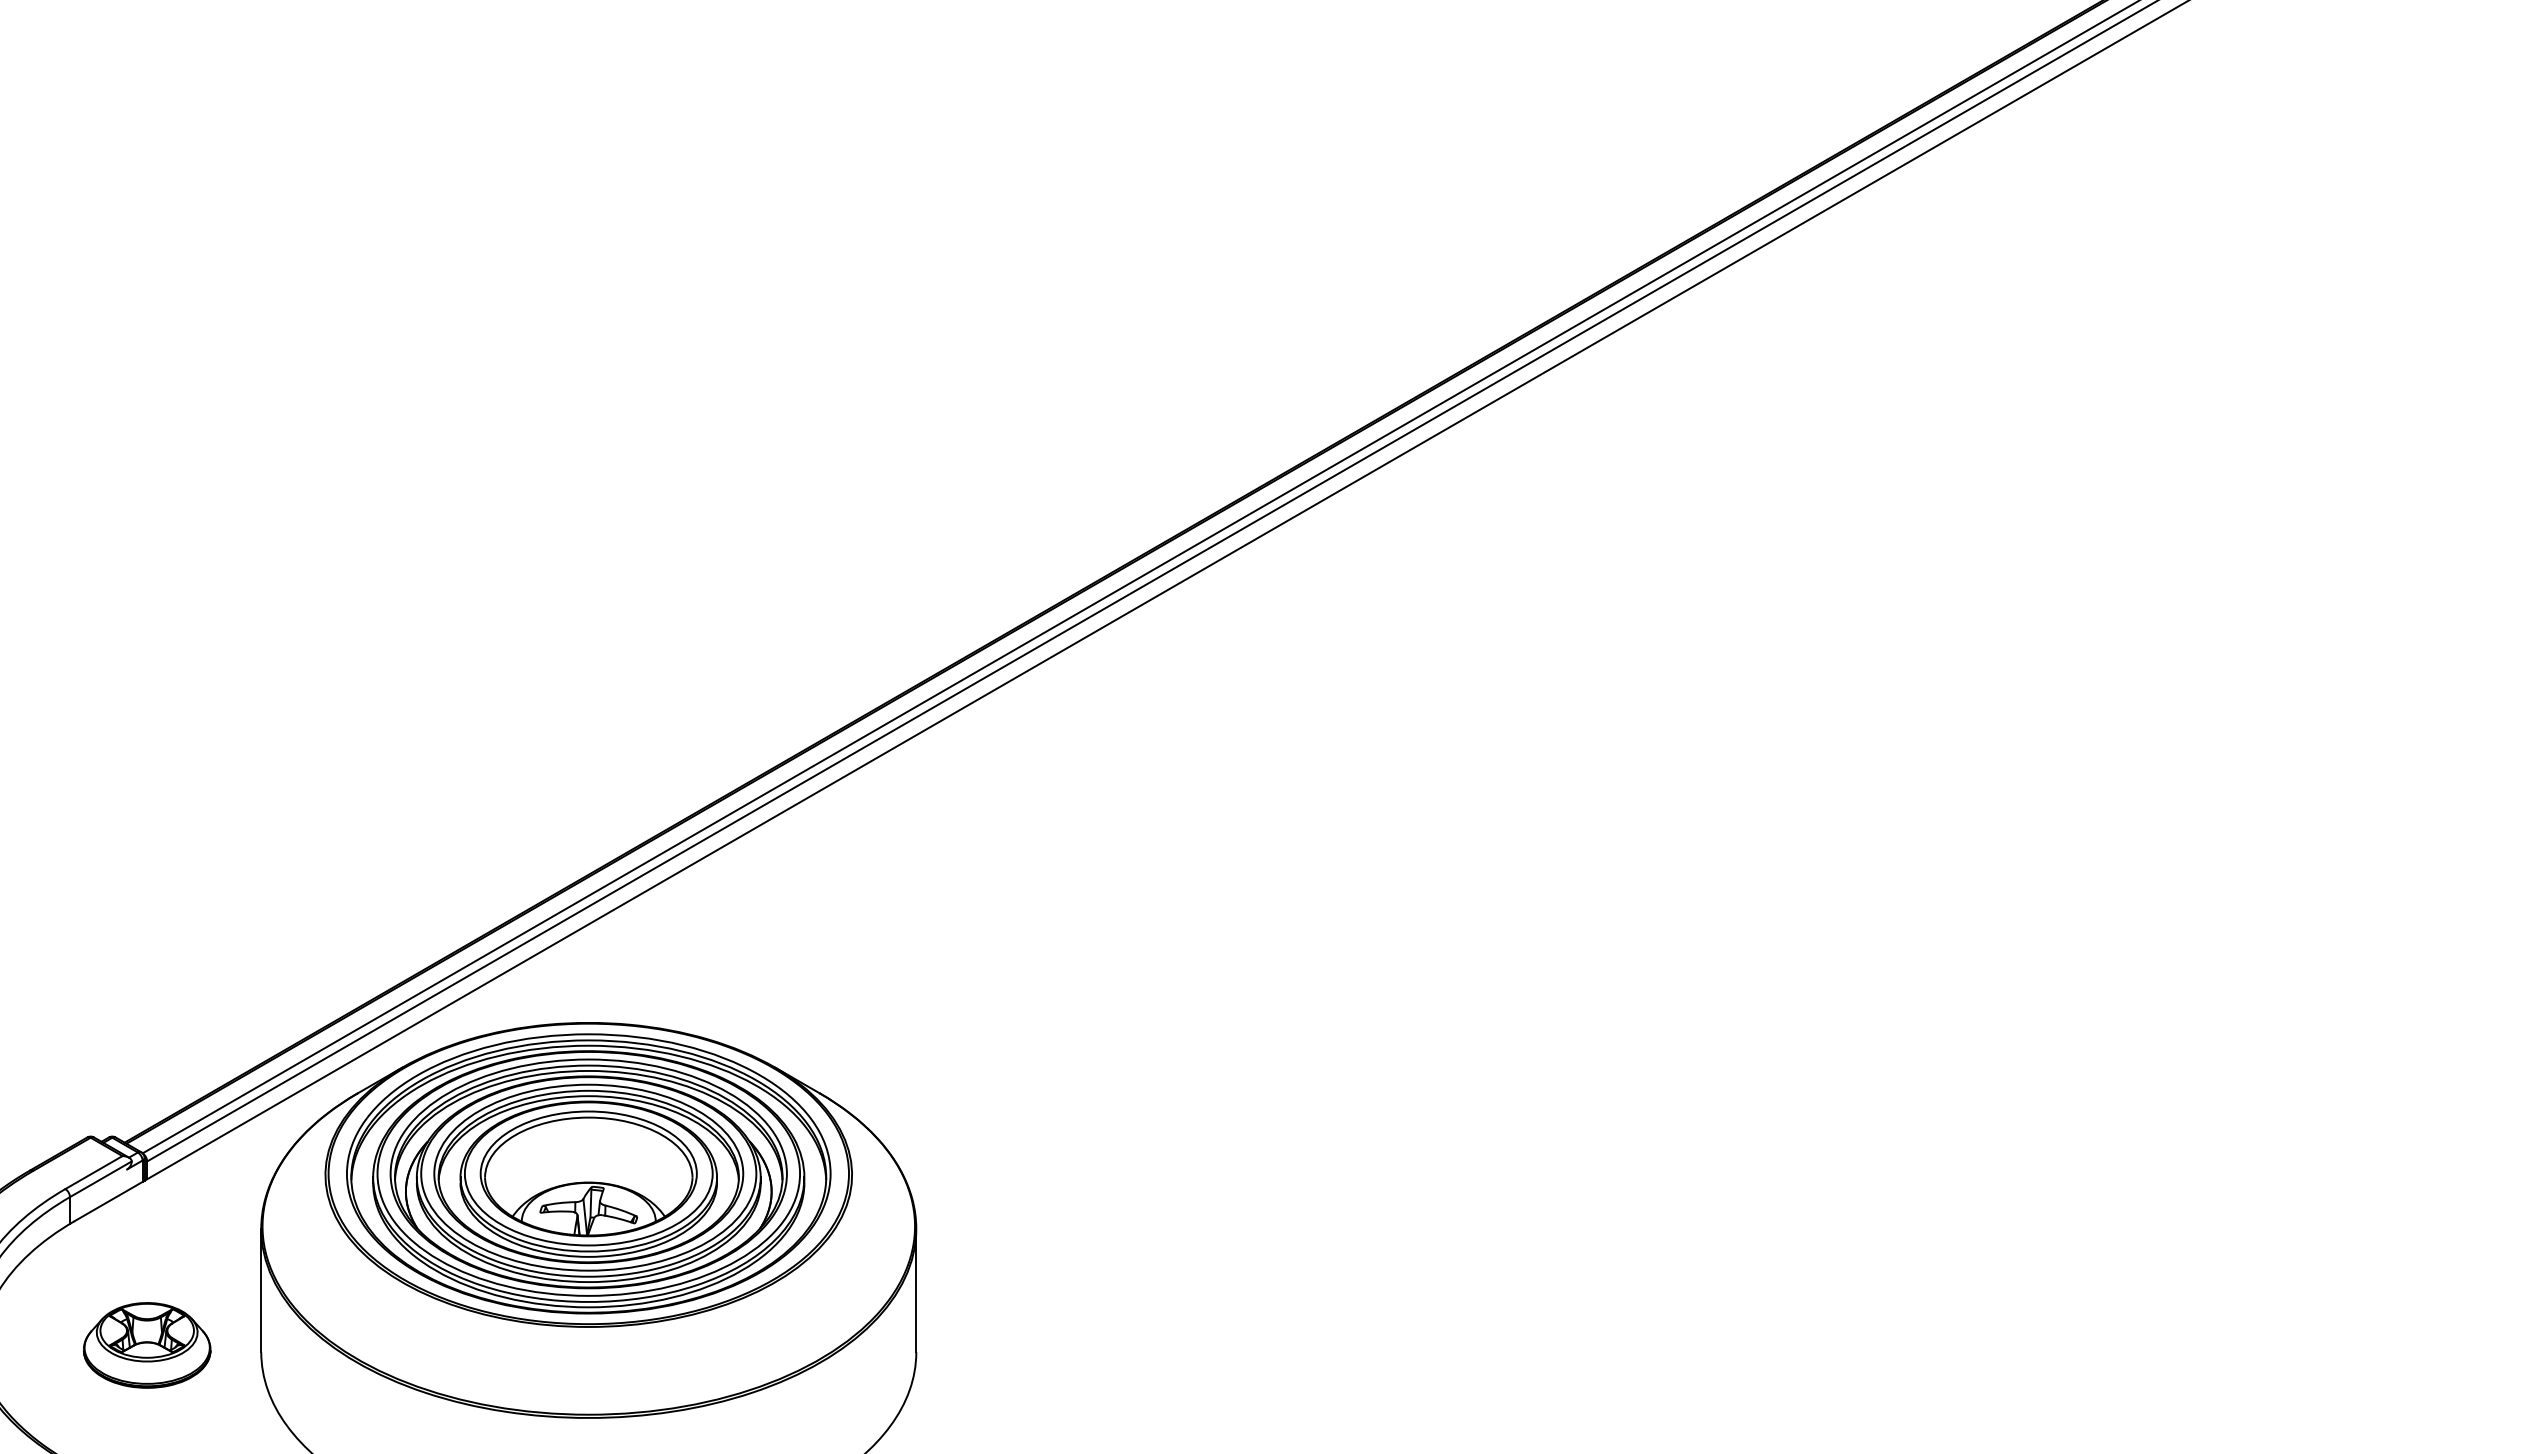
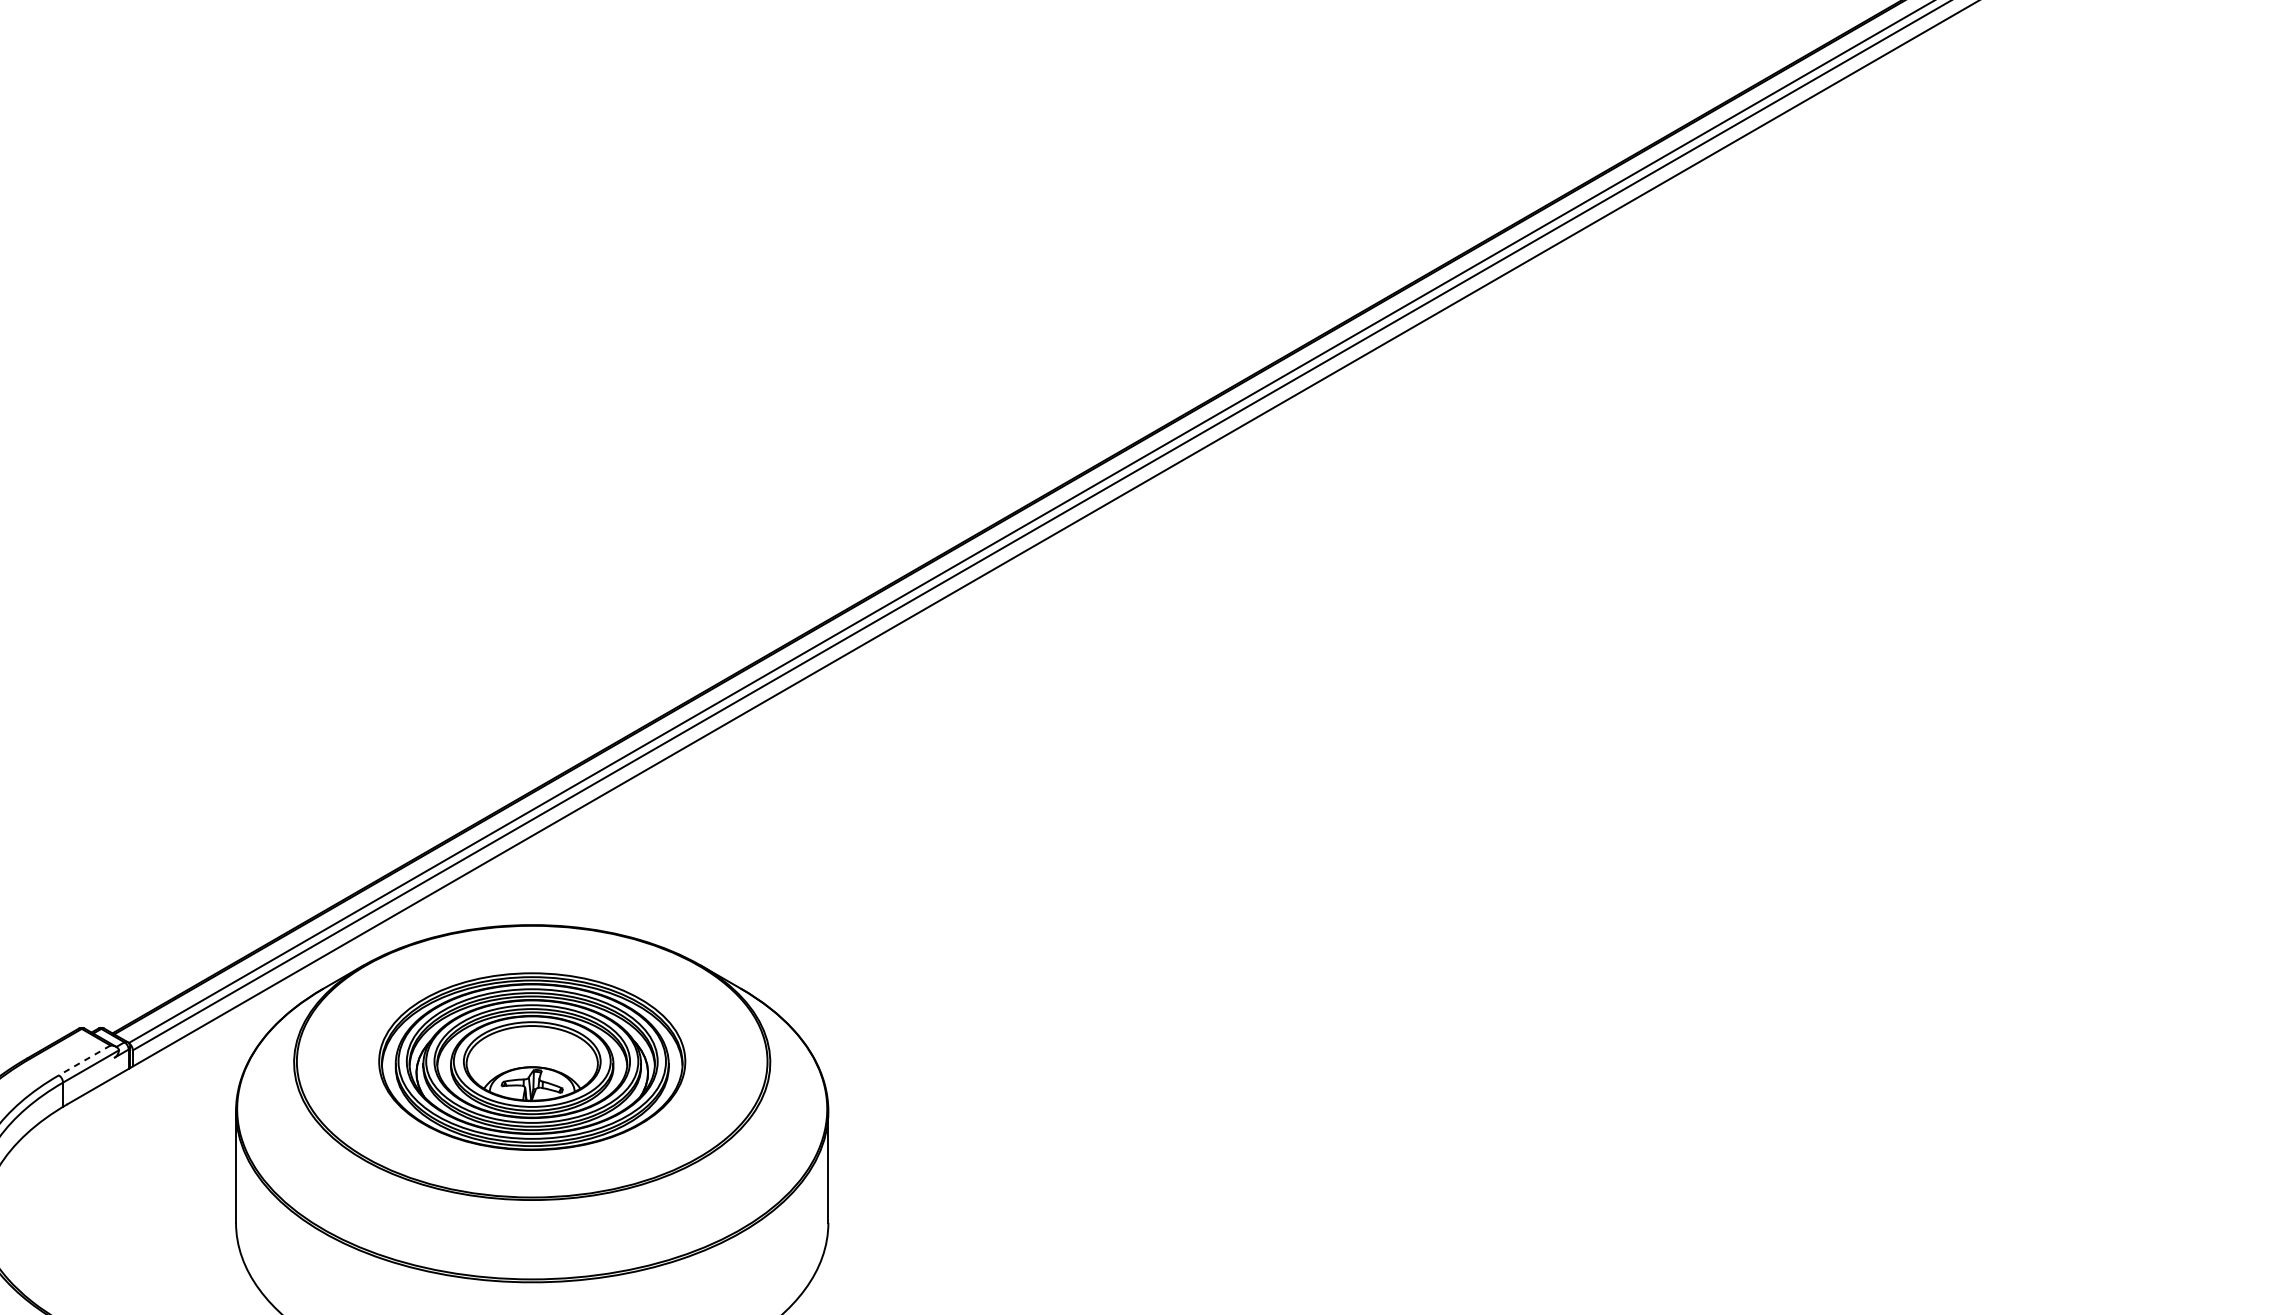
line: (93, 1172) -> (84, 1060), solid -> dashed
part: (588, 1173) -> (531, 1061), size x0.7
part: (147, 1345) -> (133, 1216), removed

